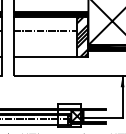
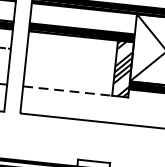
line: (45, 31) -> (71, 55), removed
line: (45, 56) -> (67, 91), solid -> dashed

